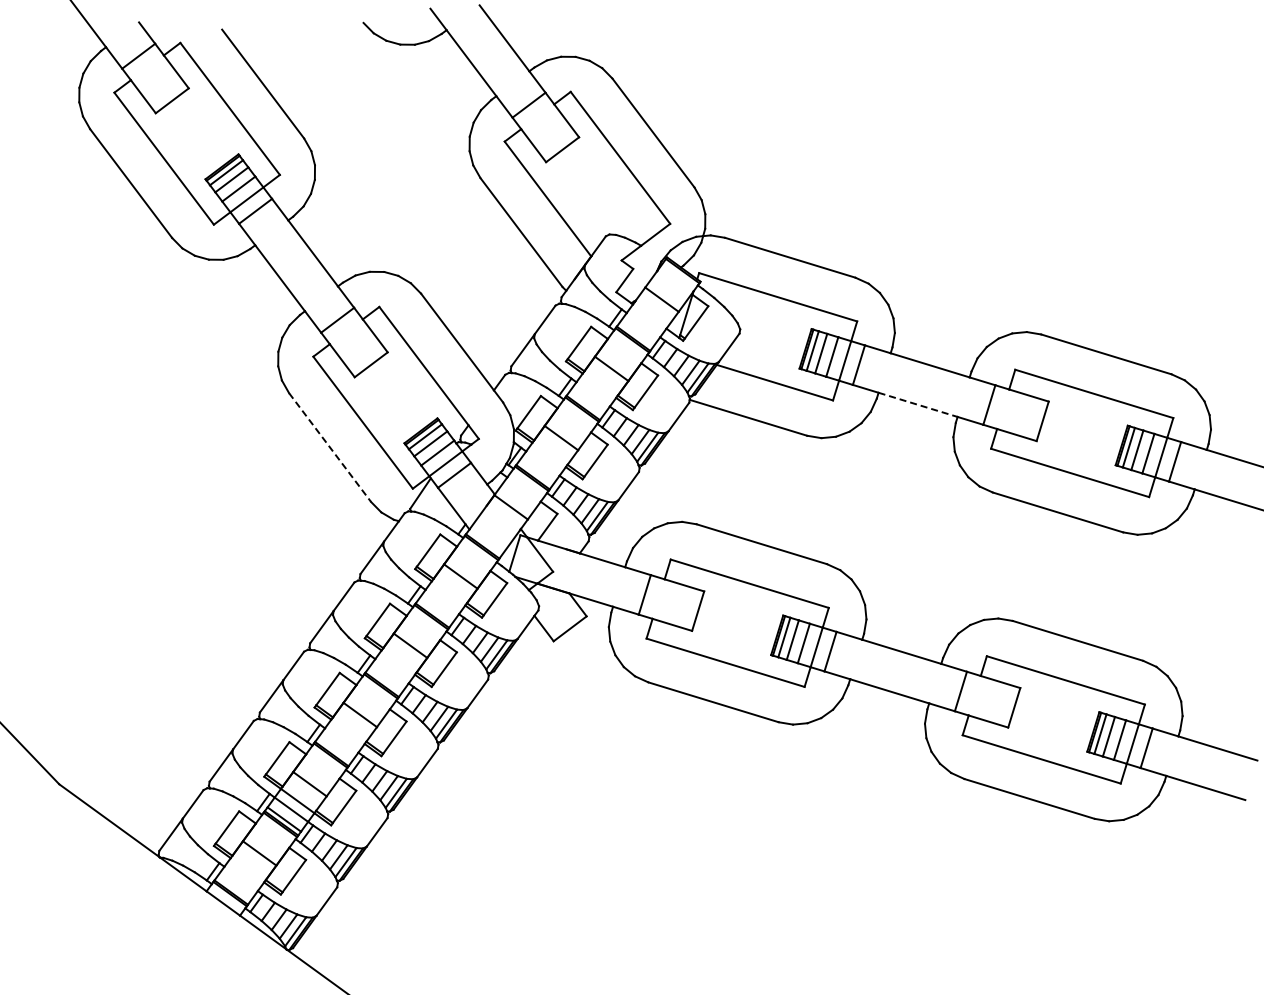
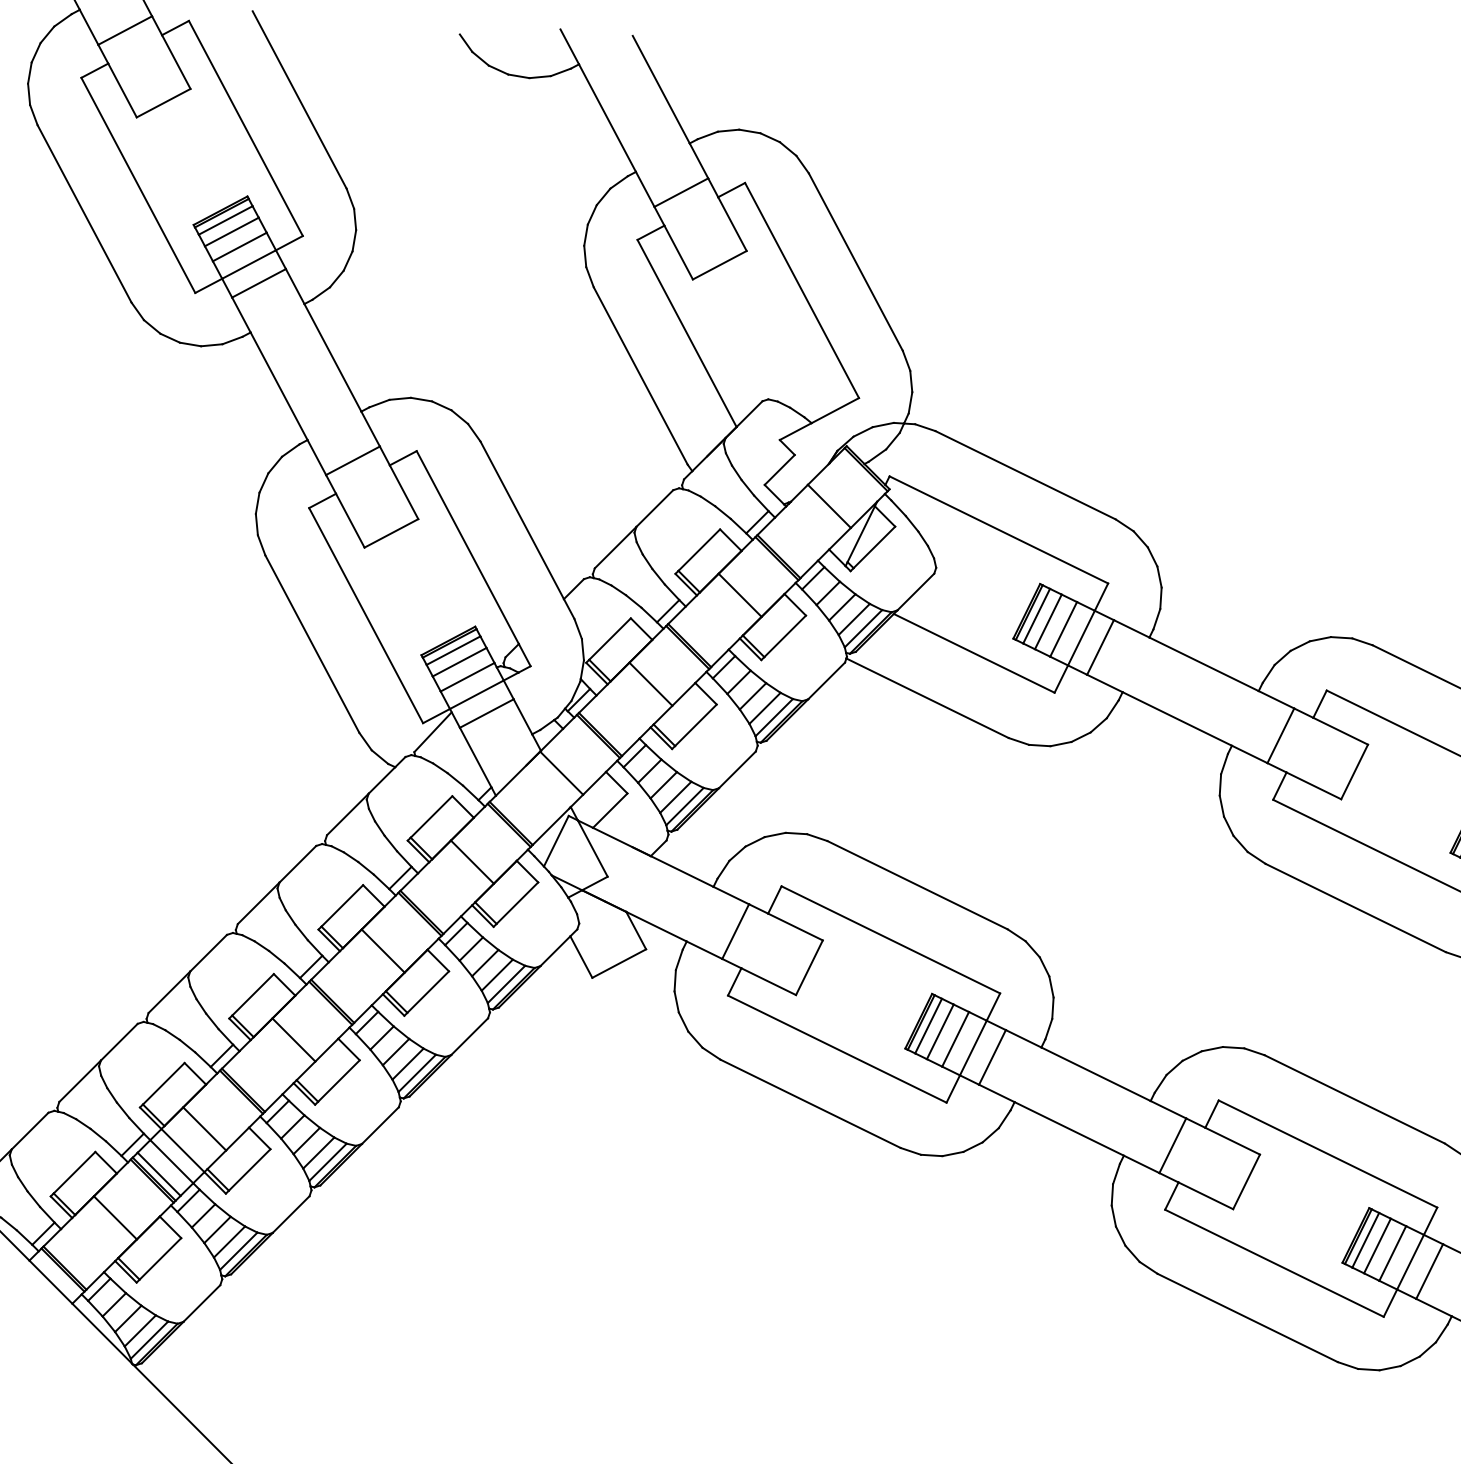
line: (918, 405) -> (1177, 719), dashed -> solid
line: (330, 447) -> (312, 644), dashed -> solid

